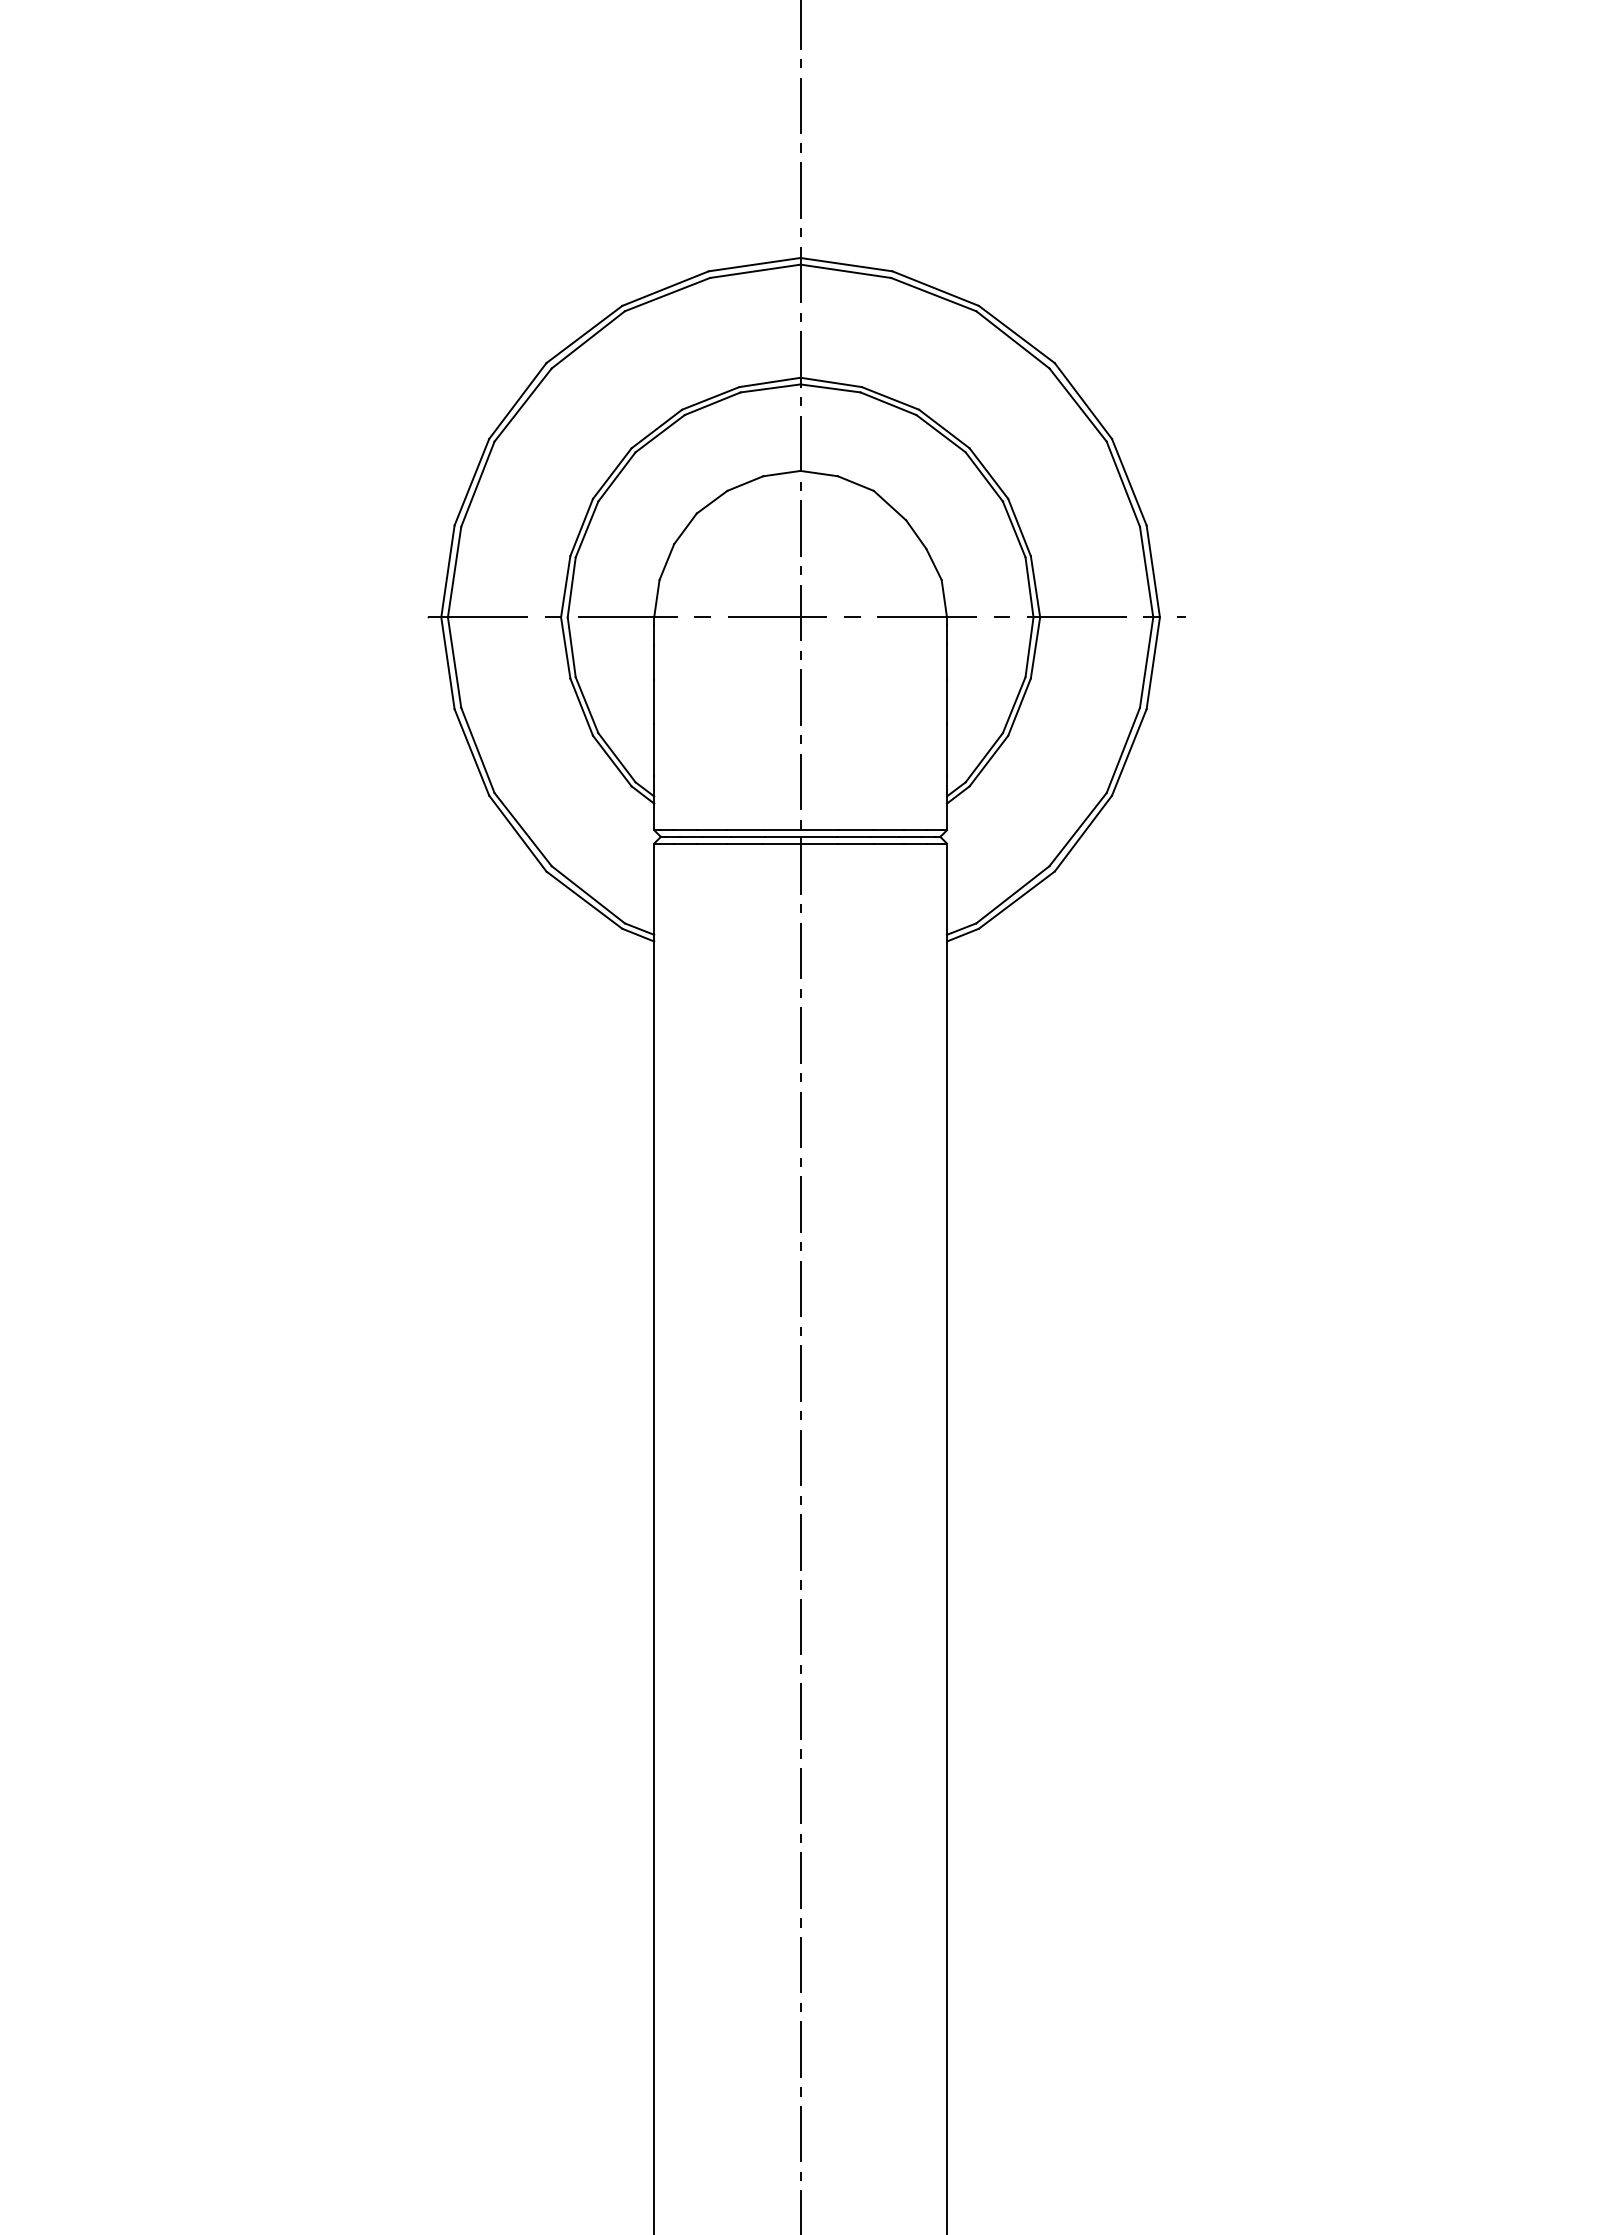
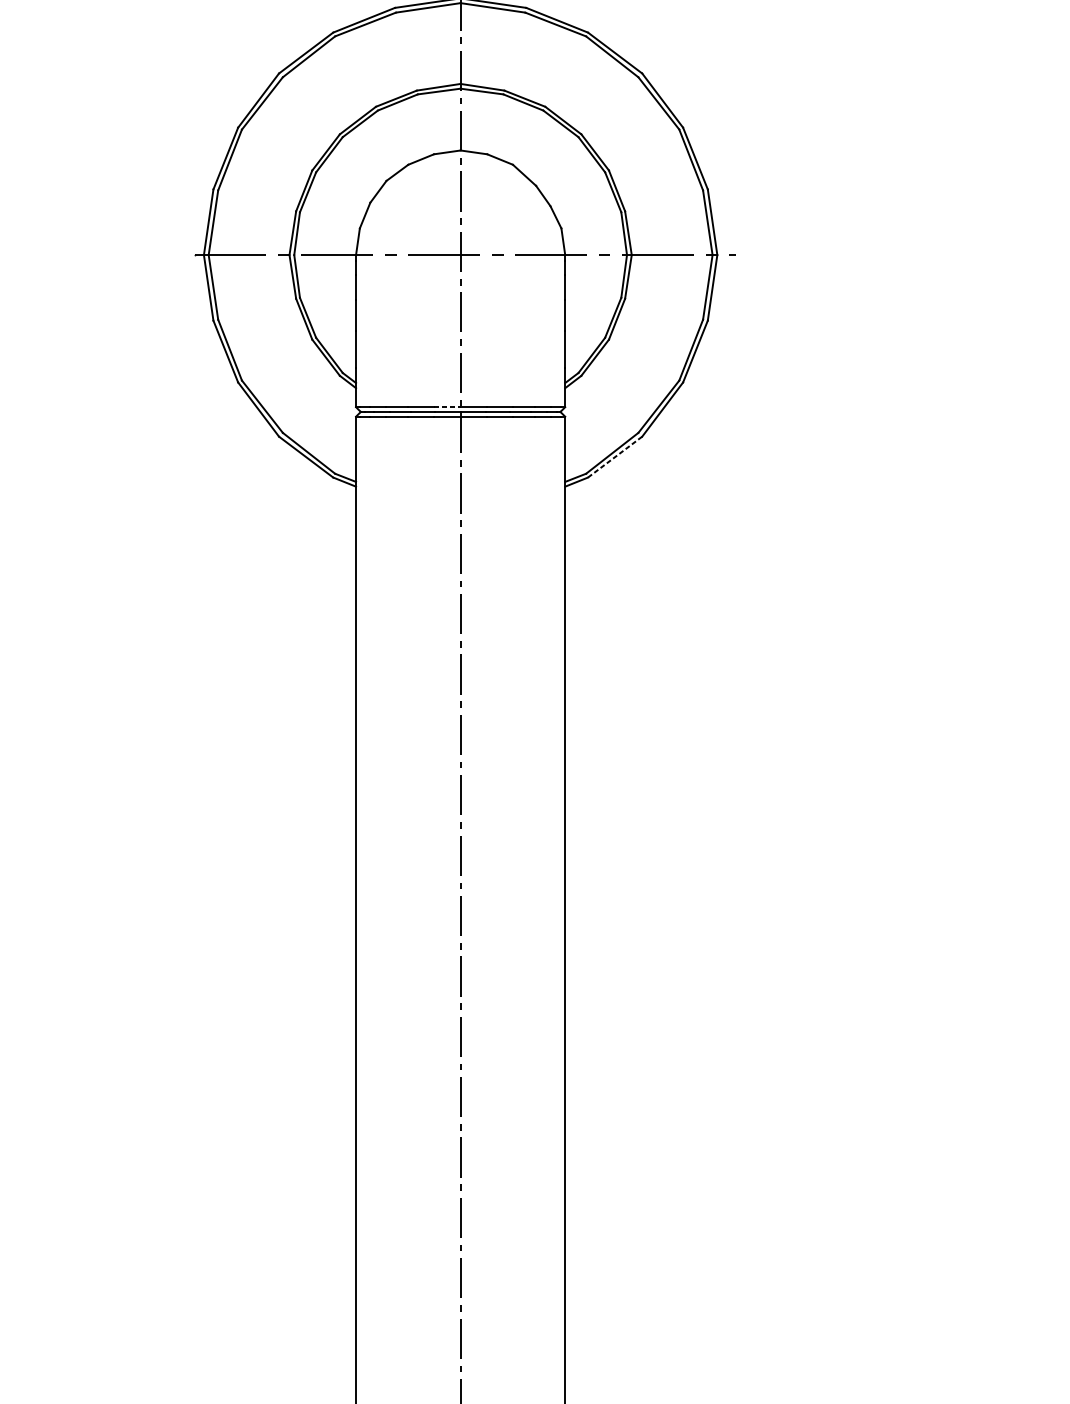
line: (781, 830) -> (446, 407), solid -> dashed
line: (1016, 900) -> (614, 457), solid -> dashed

